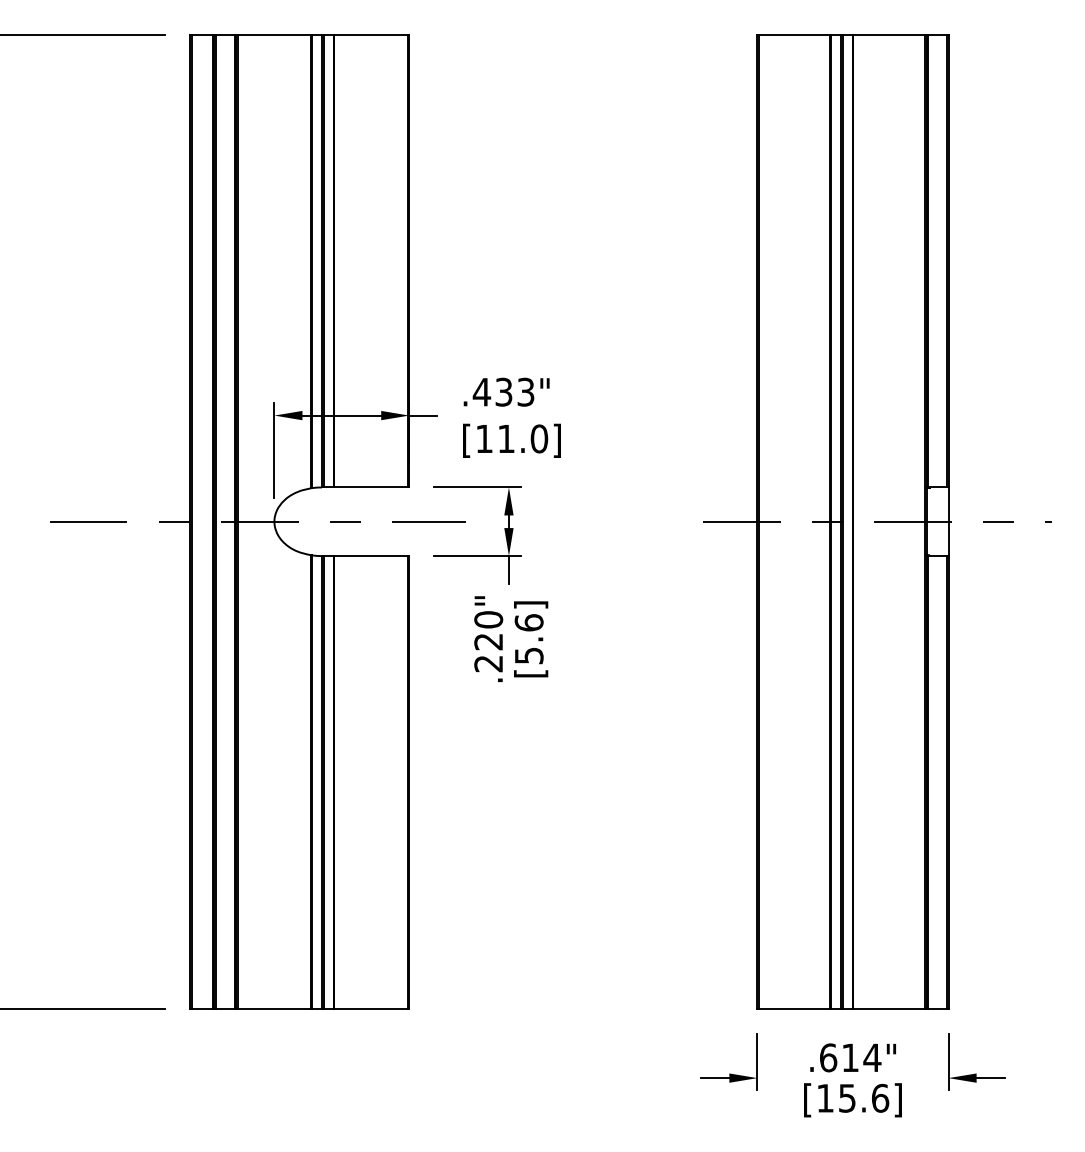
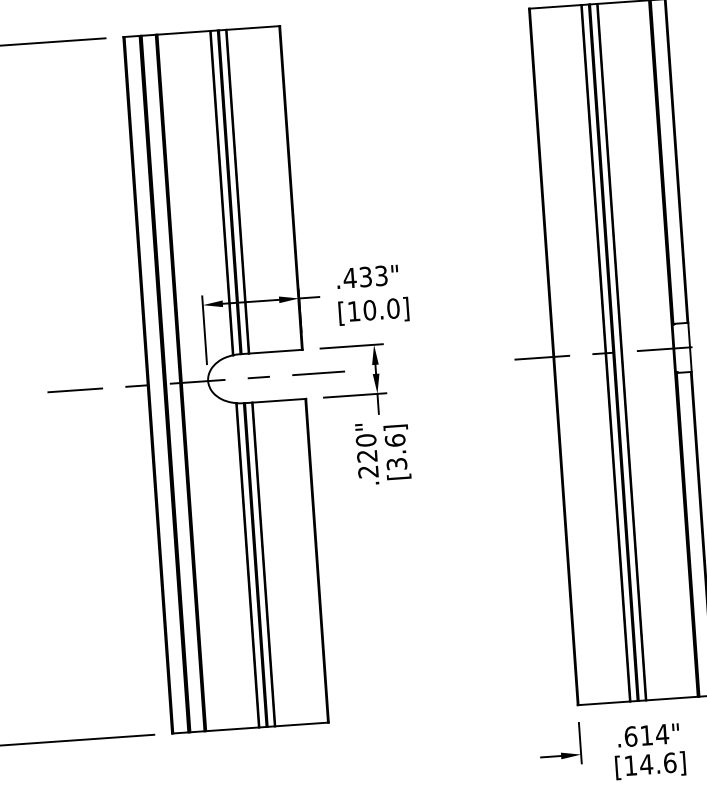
text: (506, 438) -> (369, 309), [11.0] -> [10.0]
text: (528, 655) -> (396, 463), [5.6] -> [3.6]
text: (847, 1098) -> (646, 764), [15.6] -> [14.6]

